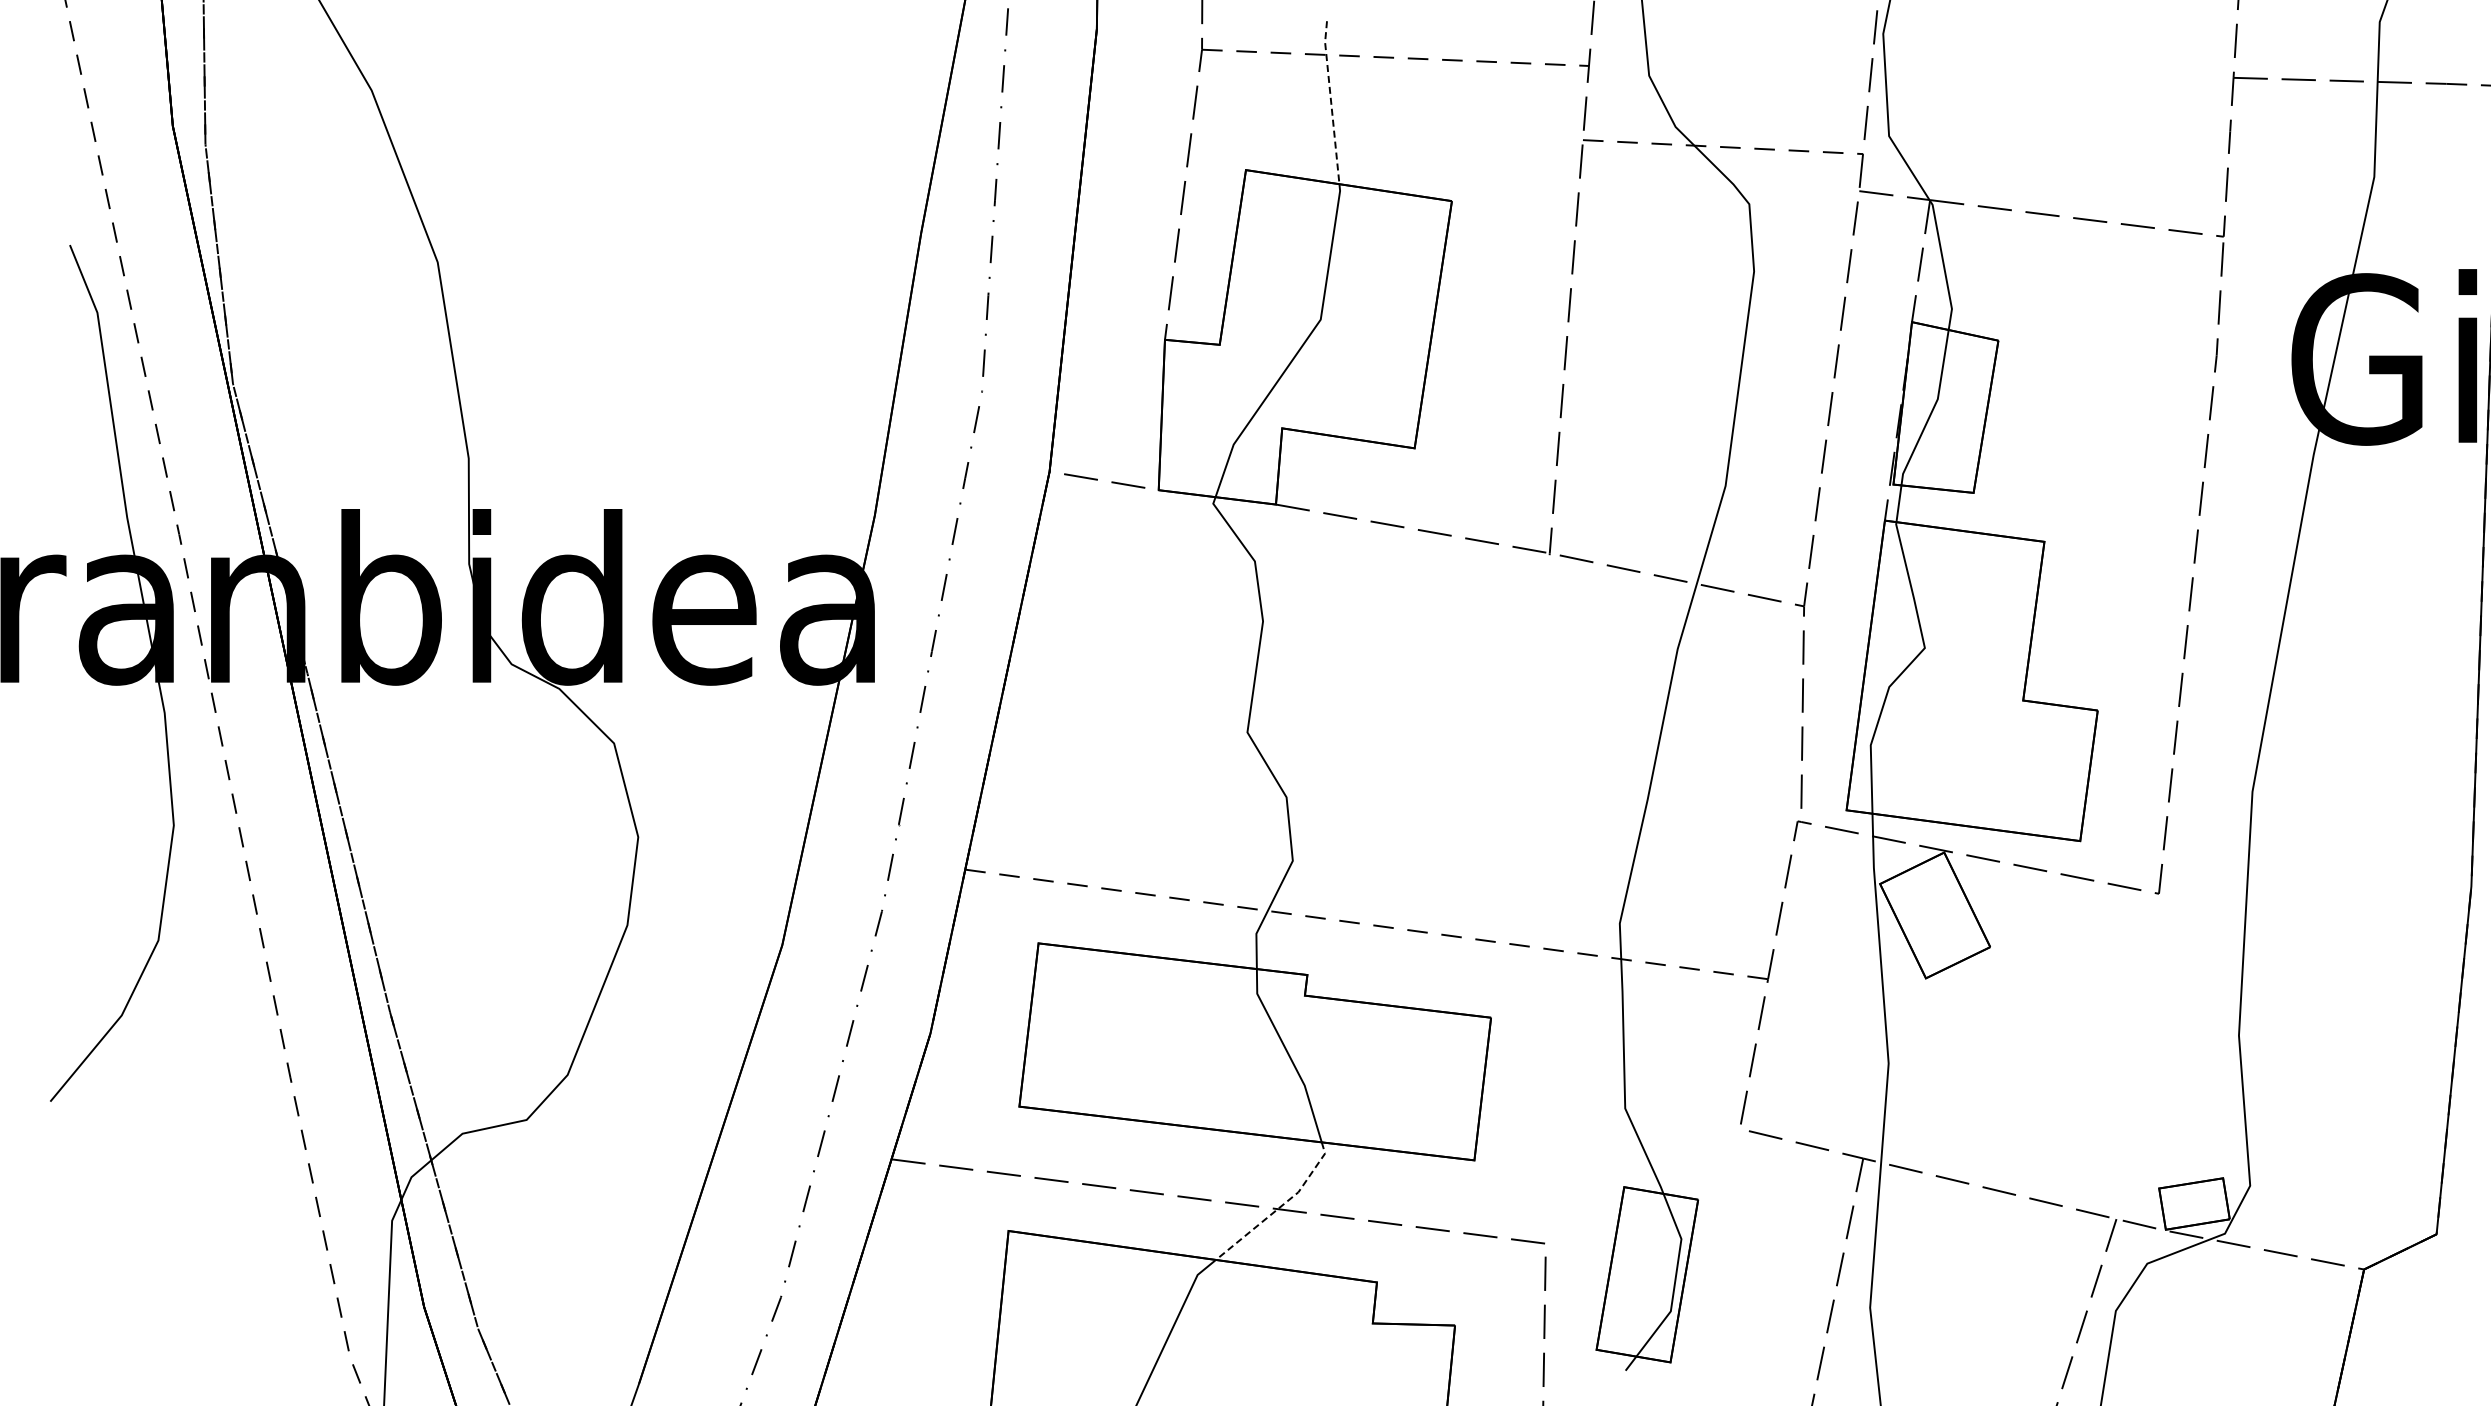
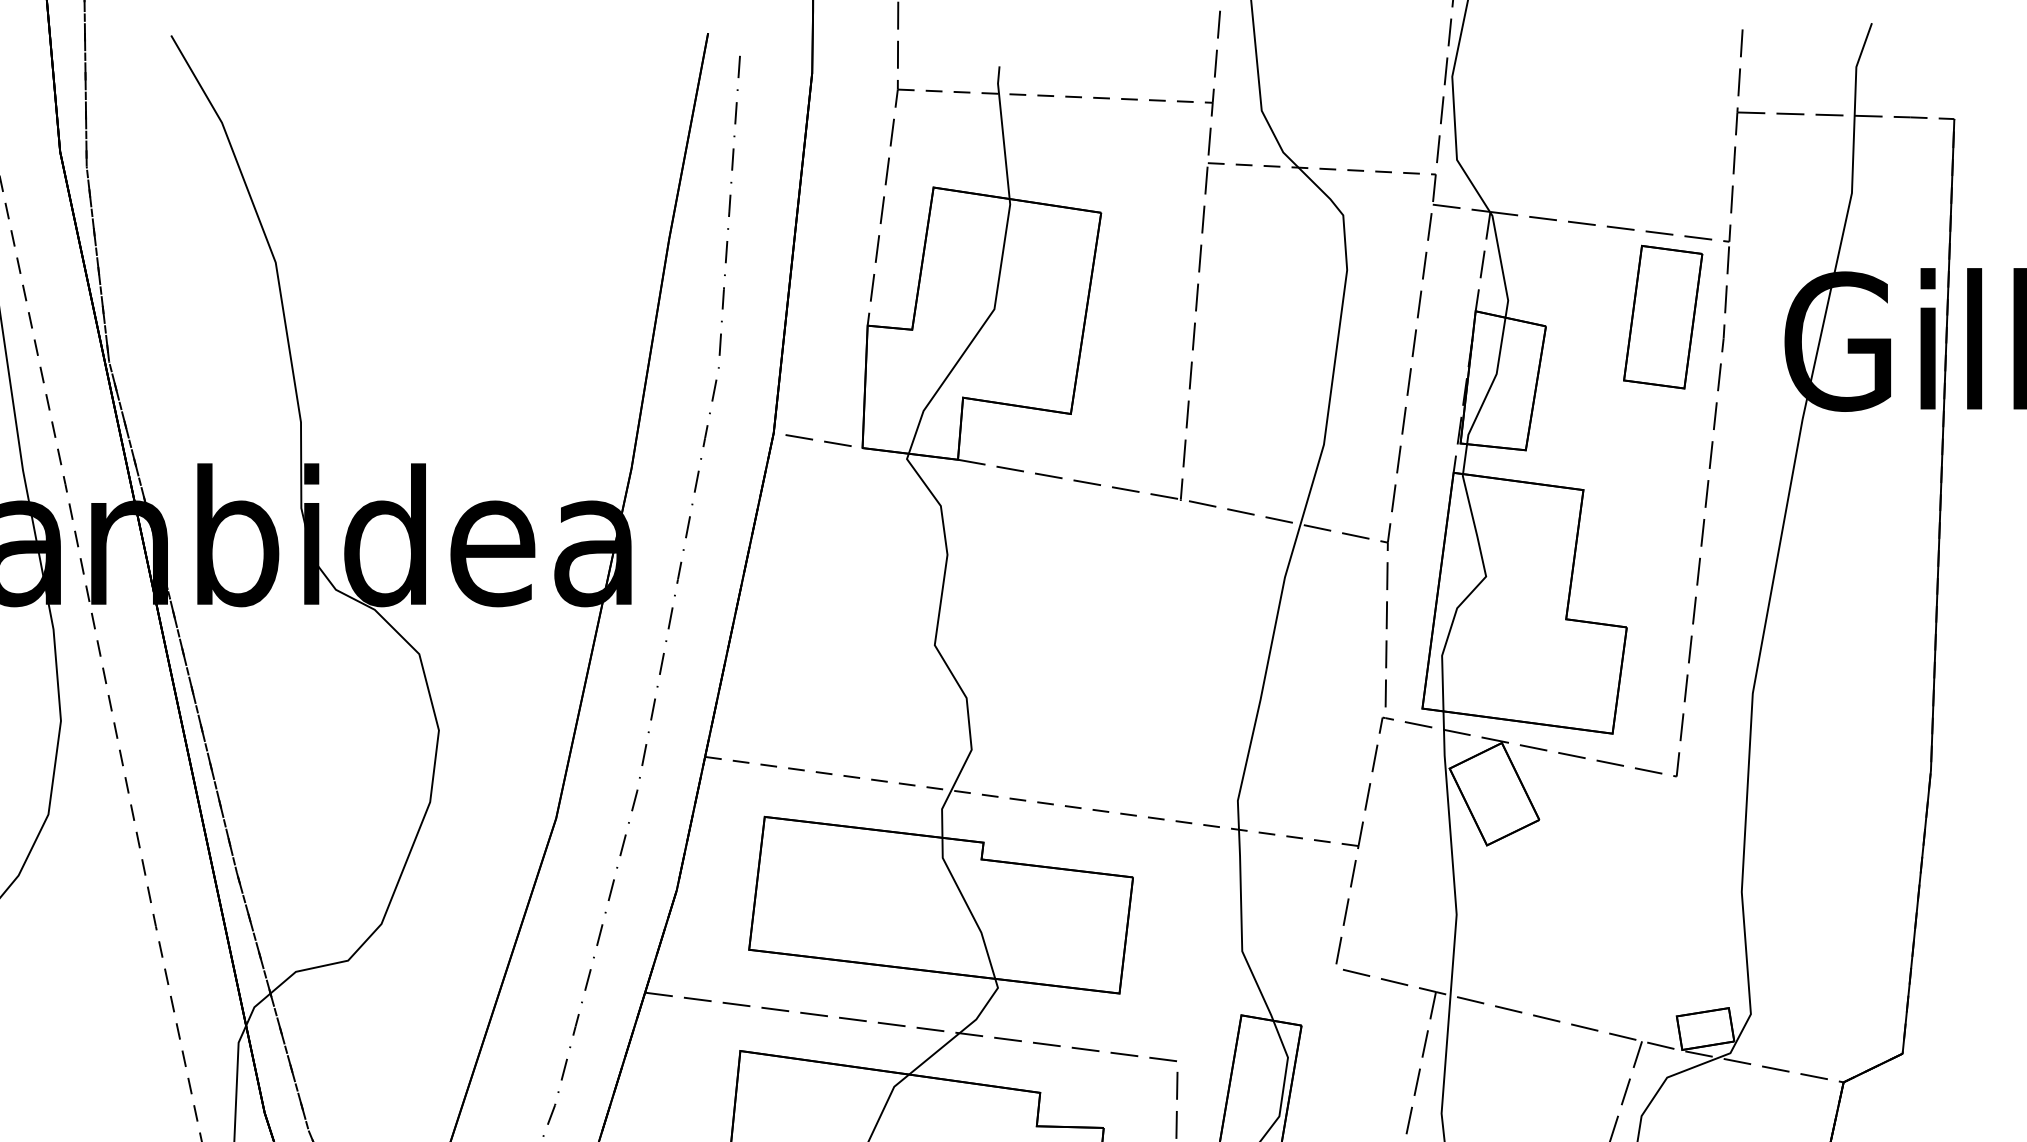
line: (1331, 101) -> (1003, 131), dashed -> solid
part: (2142, 328) -> (1663, 316), added
line: (1280, 1206) -> (961, 1031), dashed -> solid

